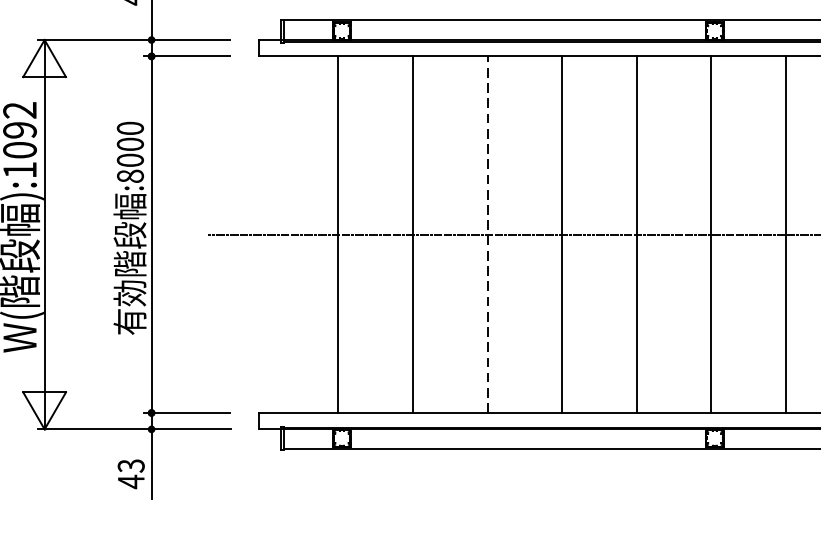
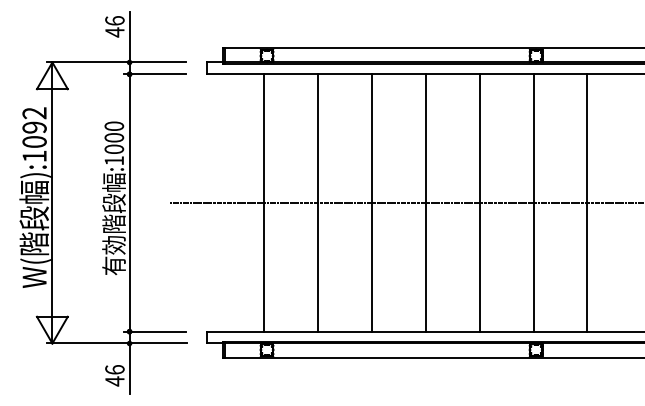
text: (130, 175) -> (114, 160), :8000 -> :1000
line: (488, 234) -> (372, 202), dashed -> solid
text: (130, 465) -> (114, 369), 43 -> 46

